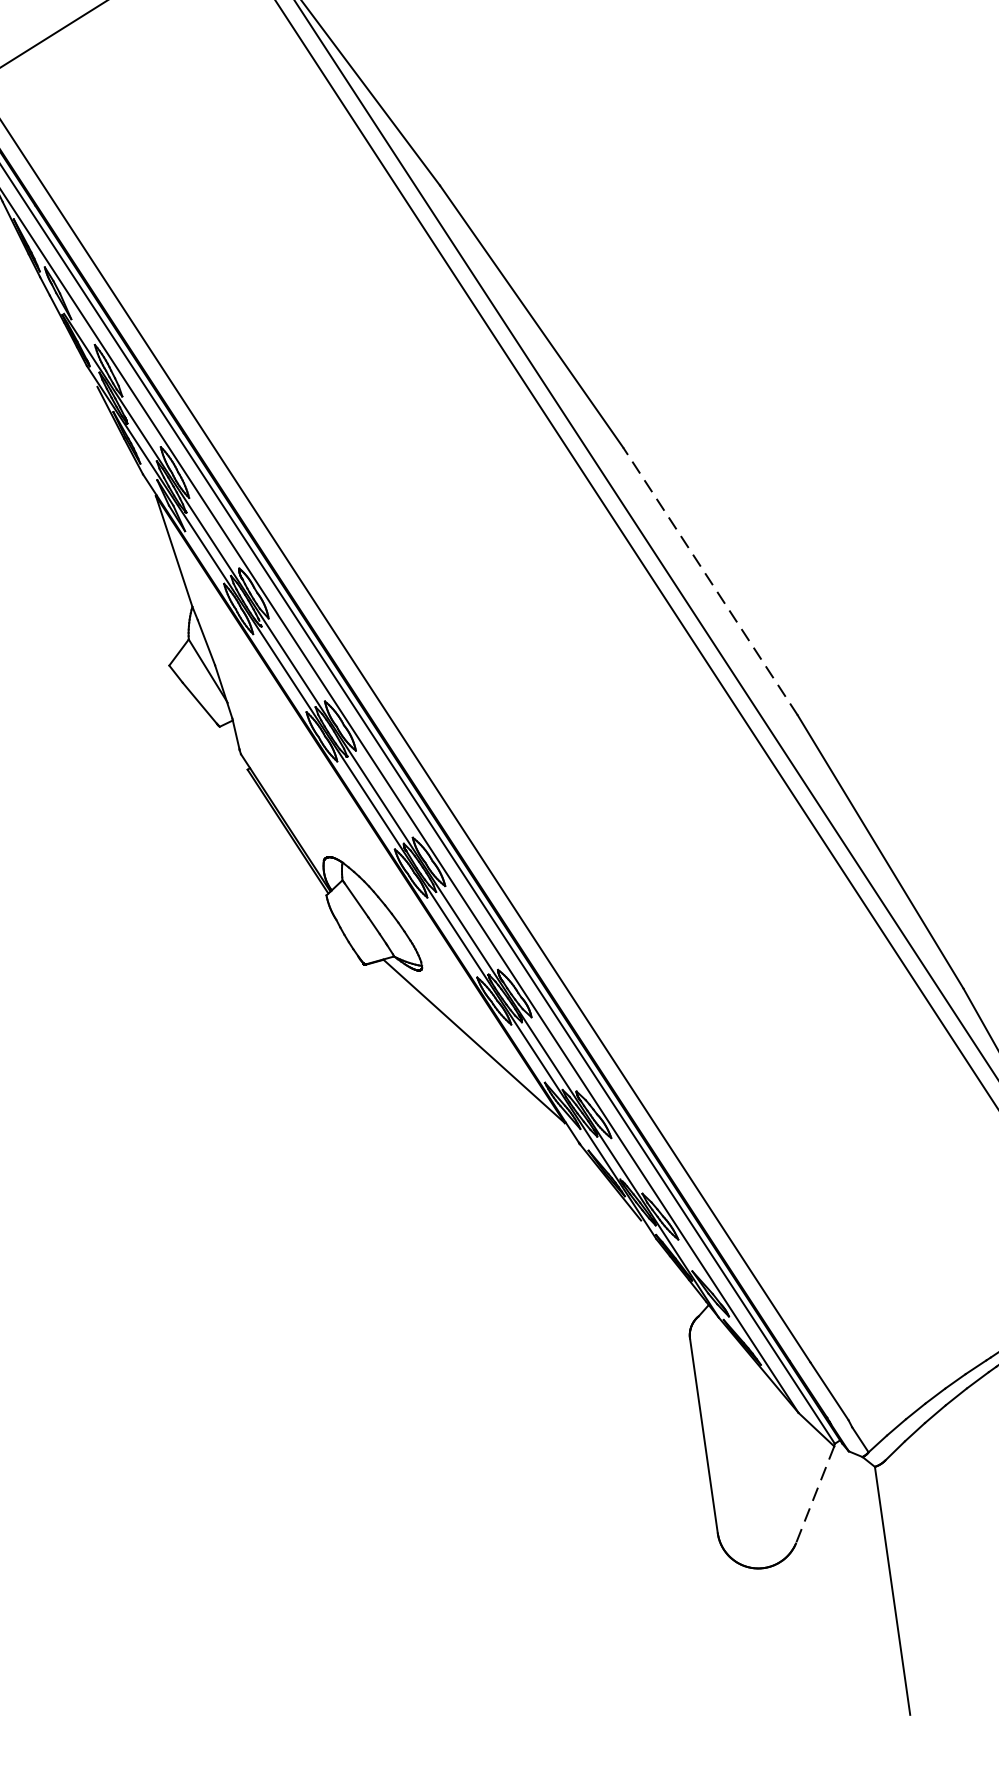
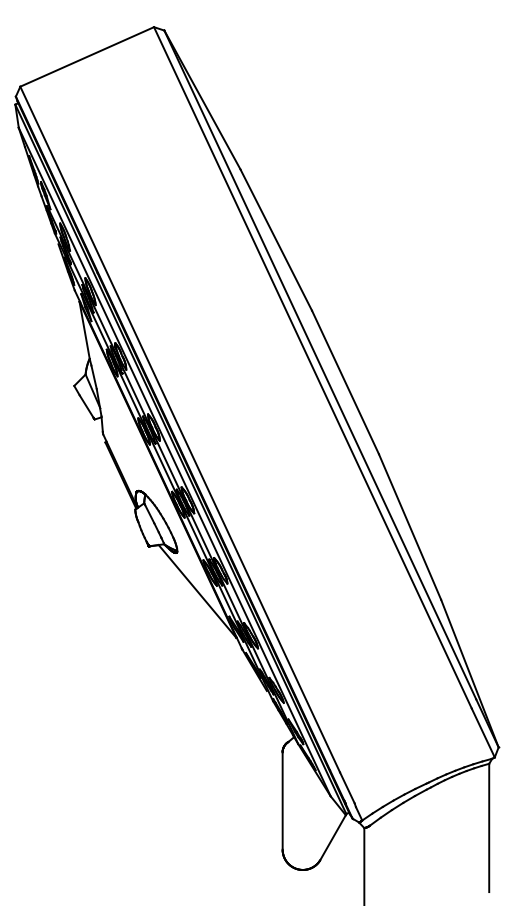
line: (710, 581) -> (345, 382), dashed -> solid
line: (815, 1494) -> (333, 837), dashed -> solid

